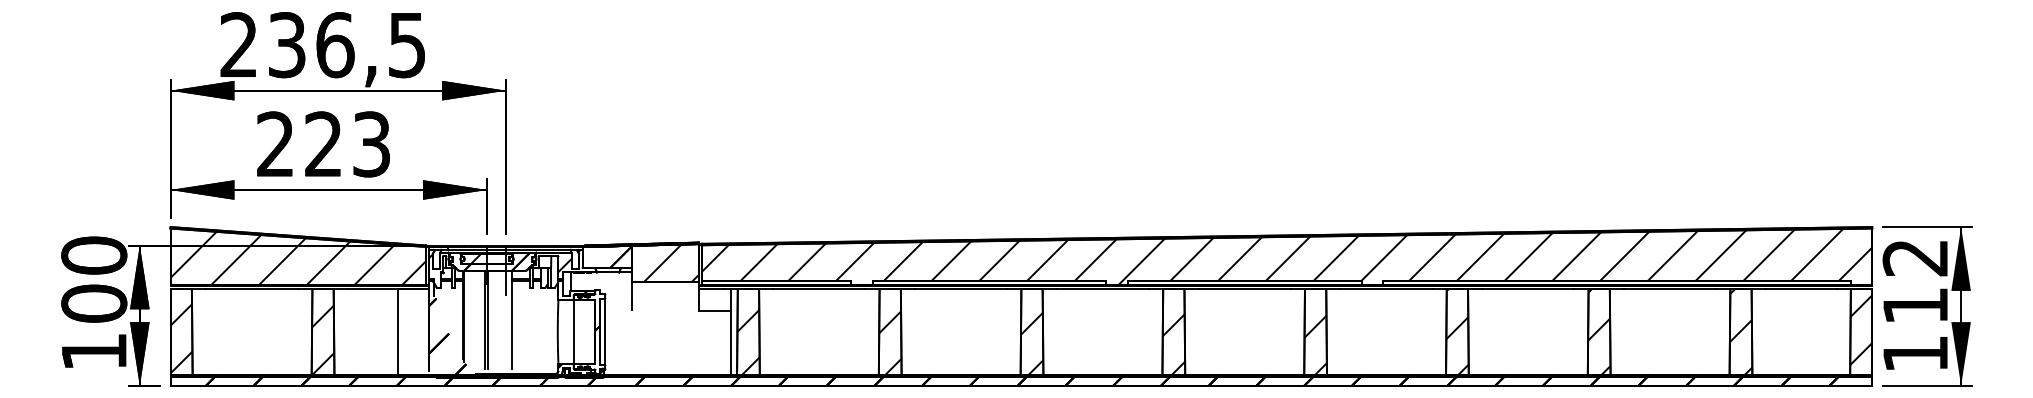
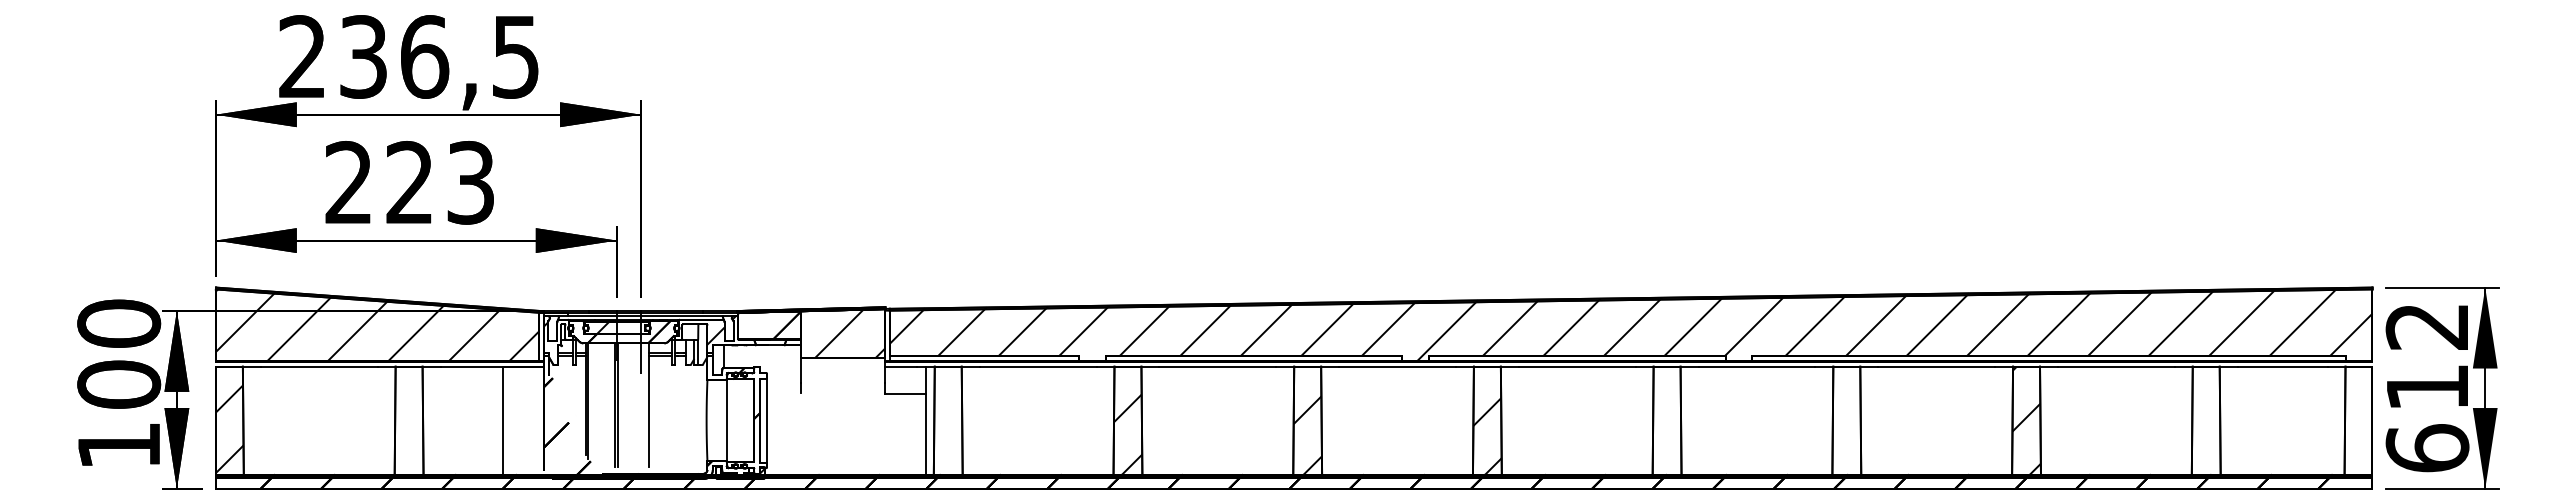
hatch: (1861, 330) -> (2358, 418), removed
hatch: (1315, 331) -> (1667, 420), removed
hatch: (1457, 331) -> (1846, 420), removed
hatch: (1741, 331) -> (2206, 420), removed
hatch: (323, 339) -> (409, 430), removed
hatch: (748, 342) -> (948, 433), removed
text: (1915, 354) -> (2427, 448), 112 -> 612

